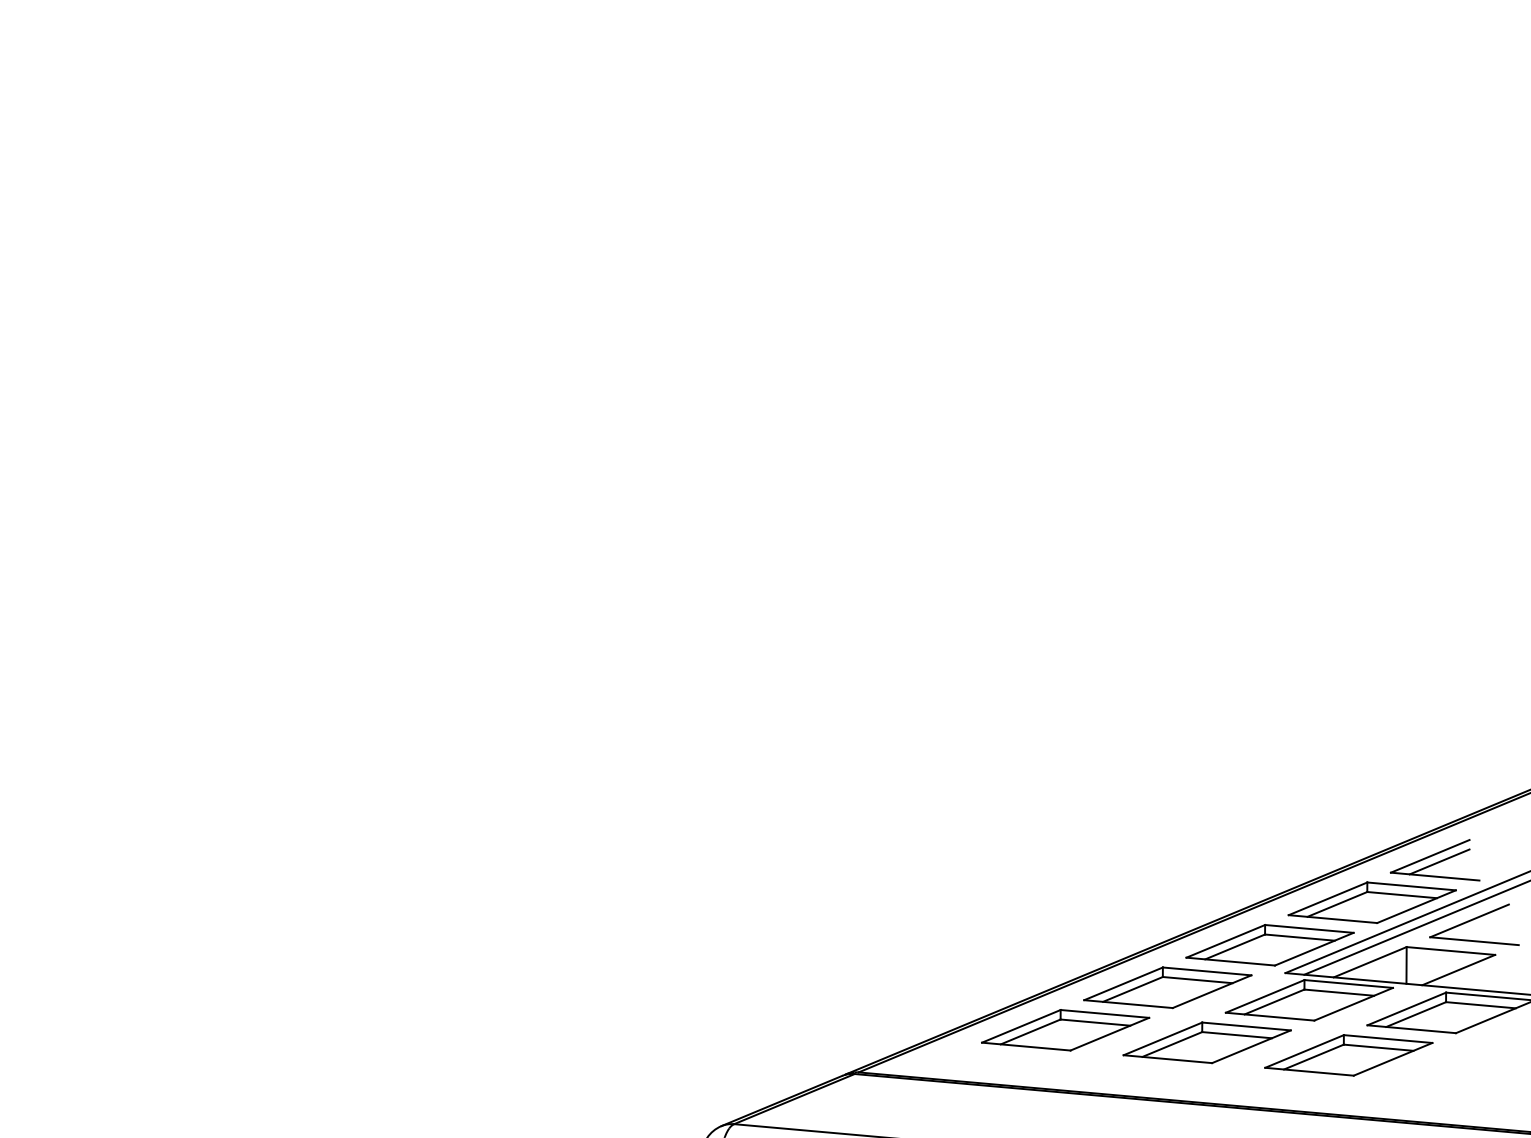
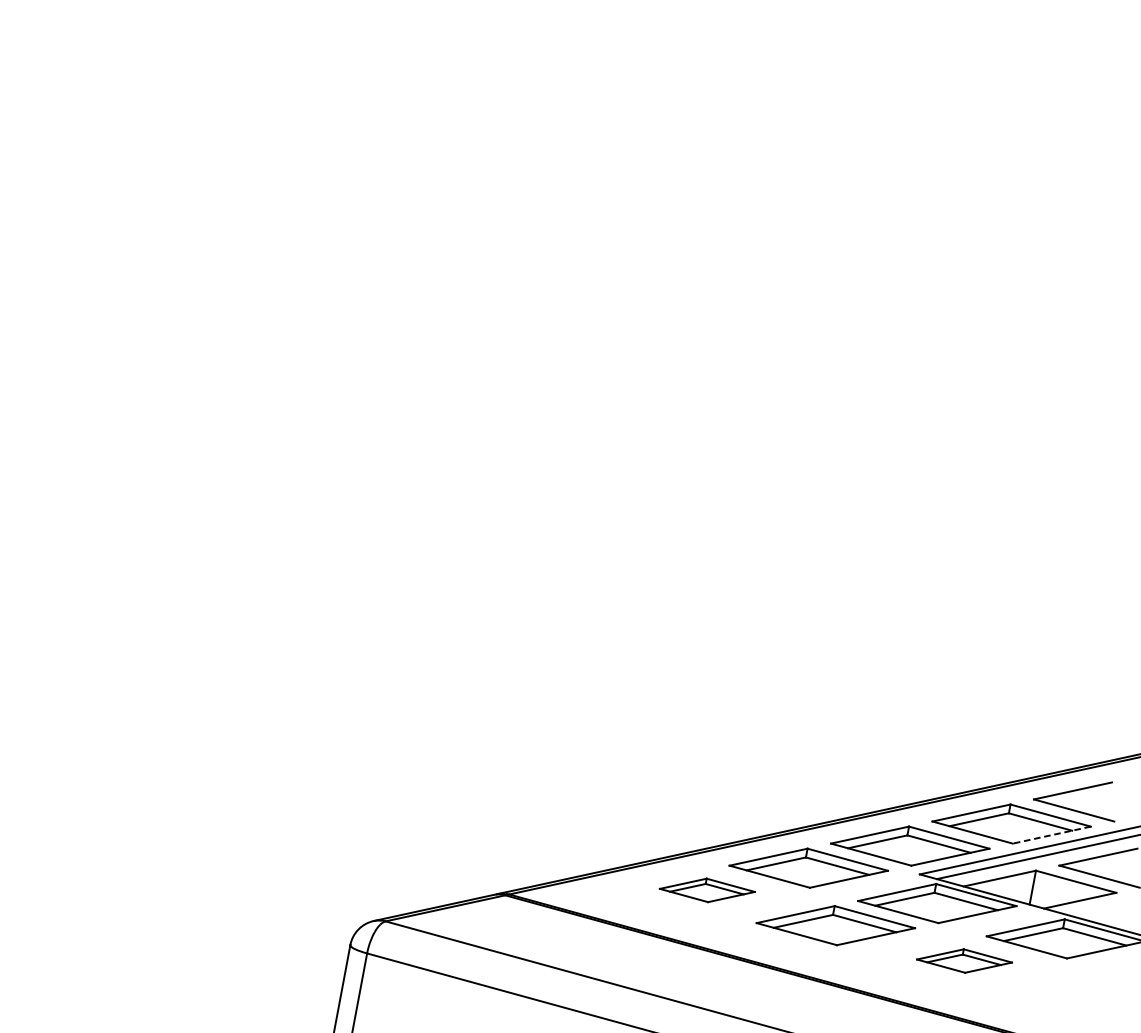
line: (1439, 861) -> (1080, 797), removed
line: (1416, 906) -> (1051, 834), solid -> dashed
part: (1065, 1030) -> (707, 890), size x0.6
part: (1348, 1055) -> (964, 961), size x0.6

